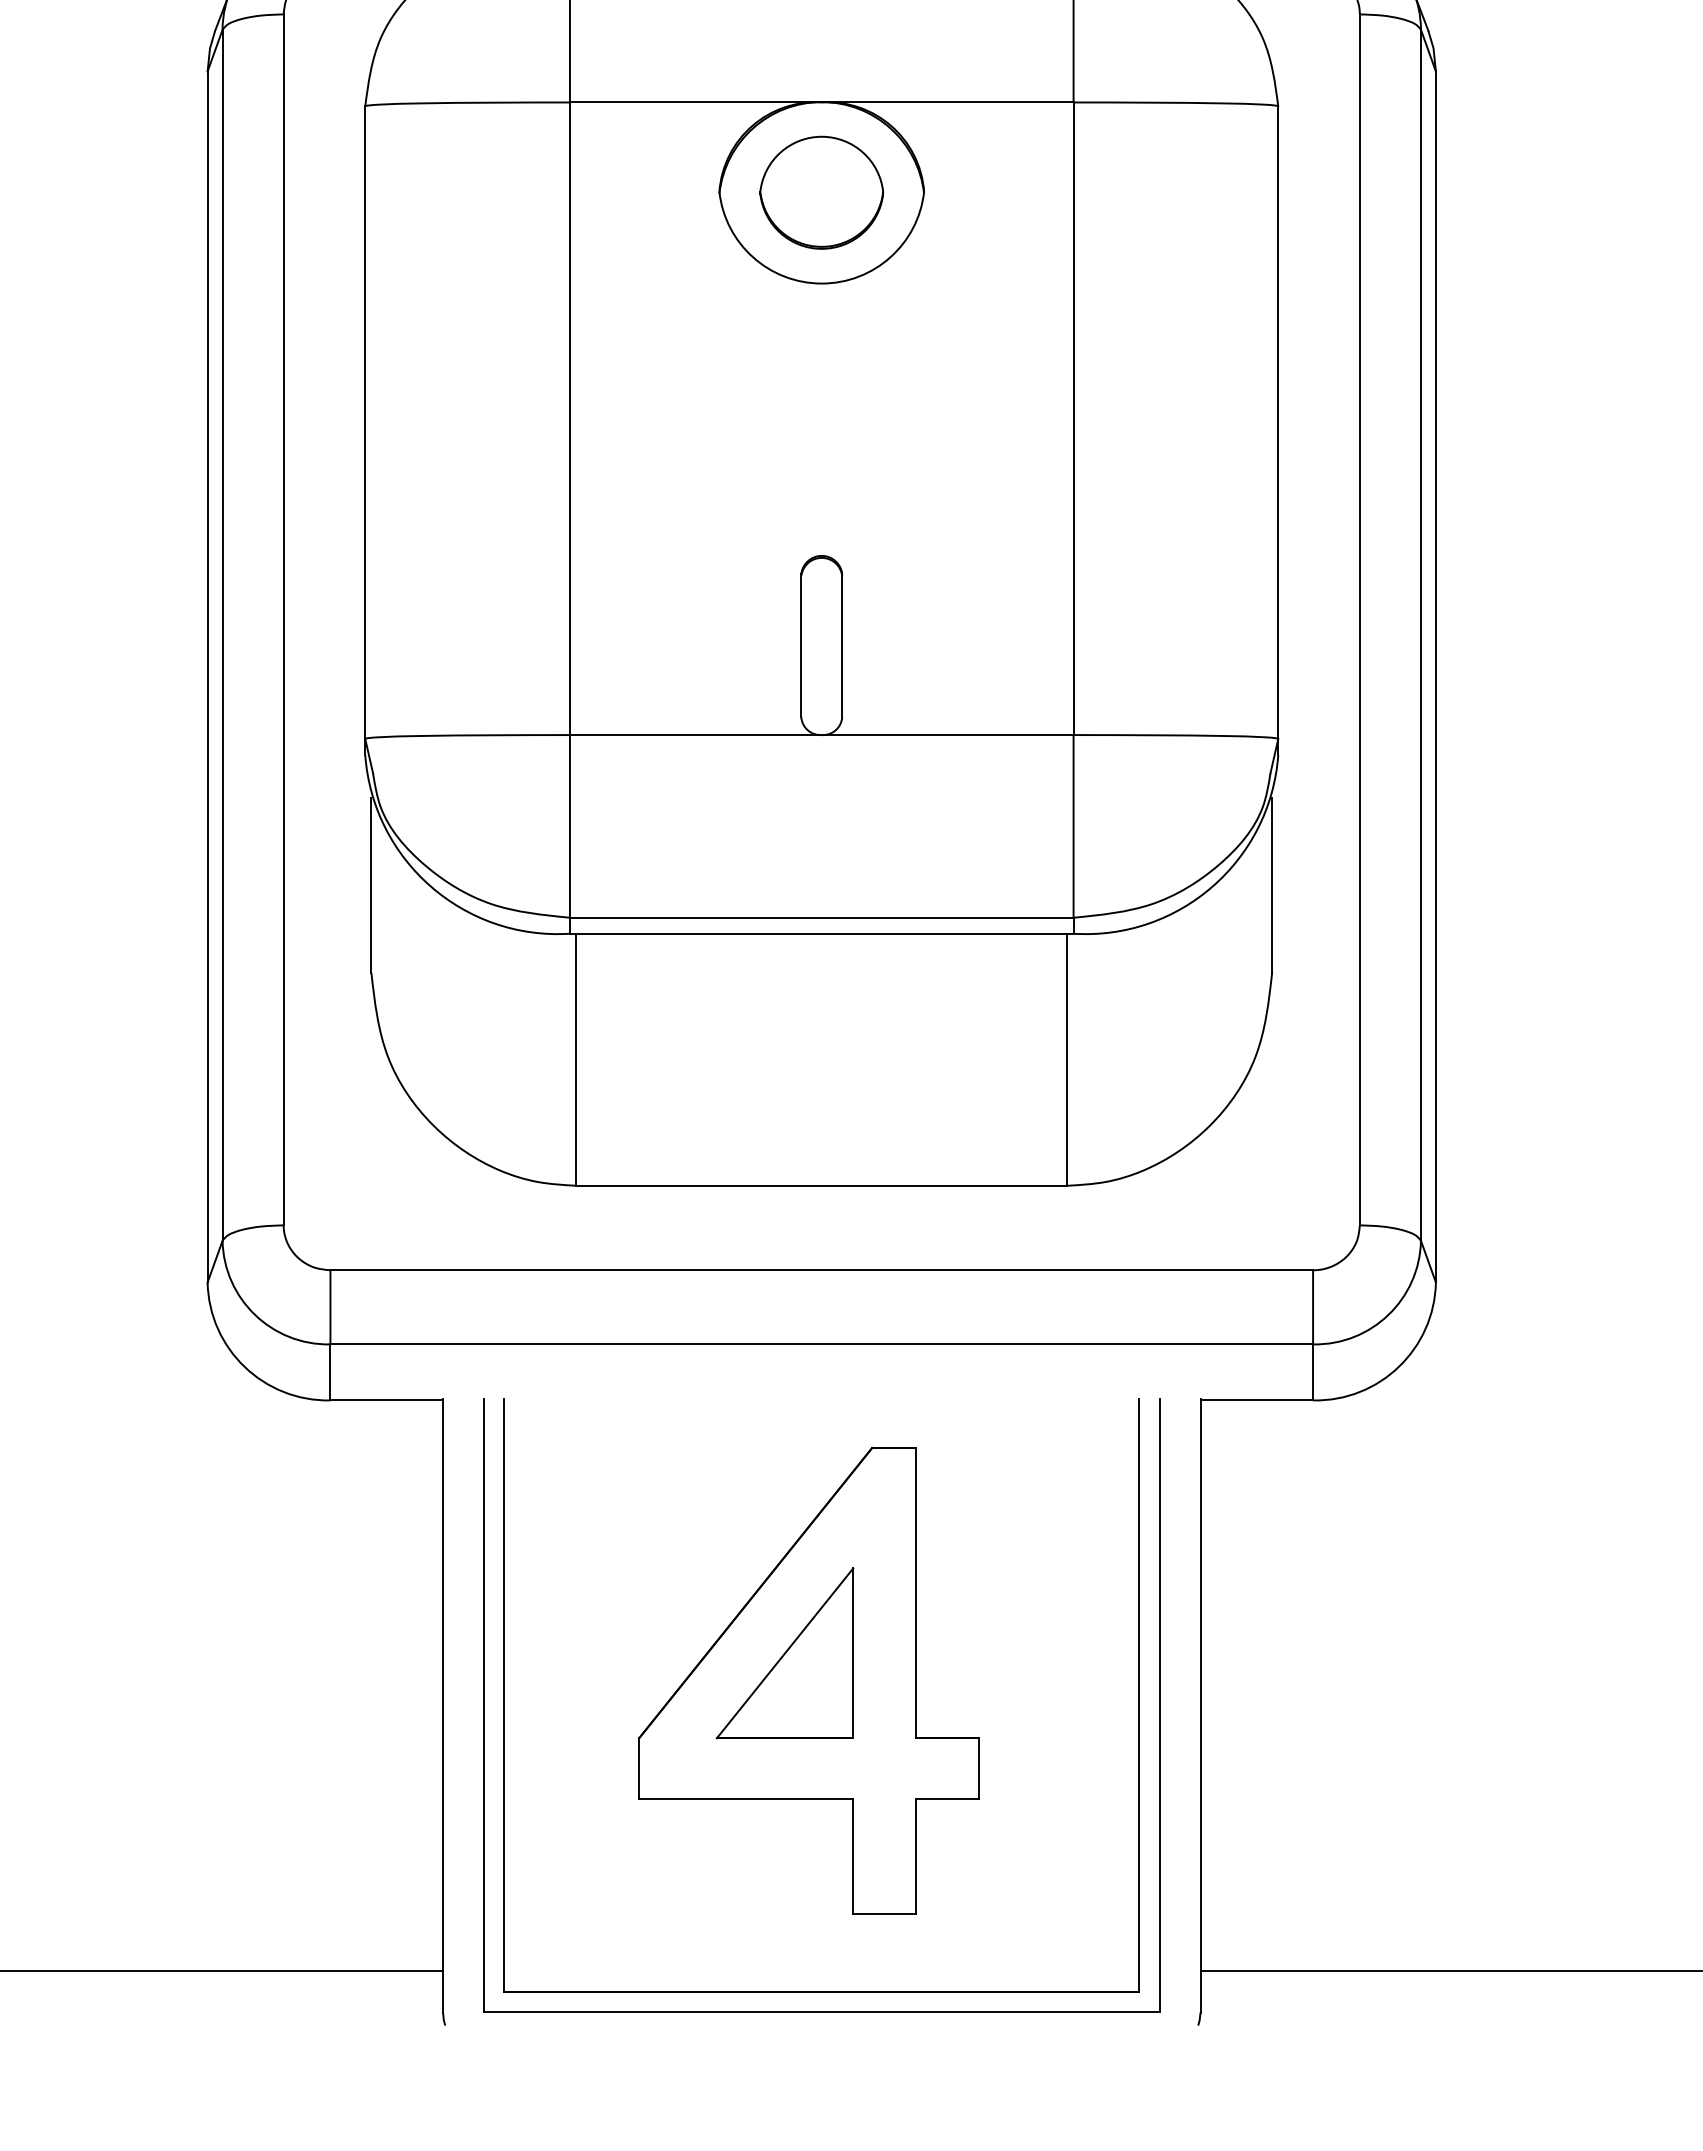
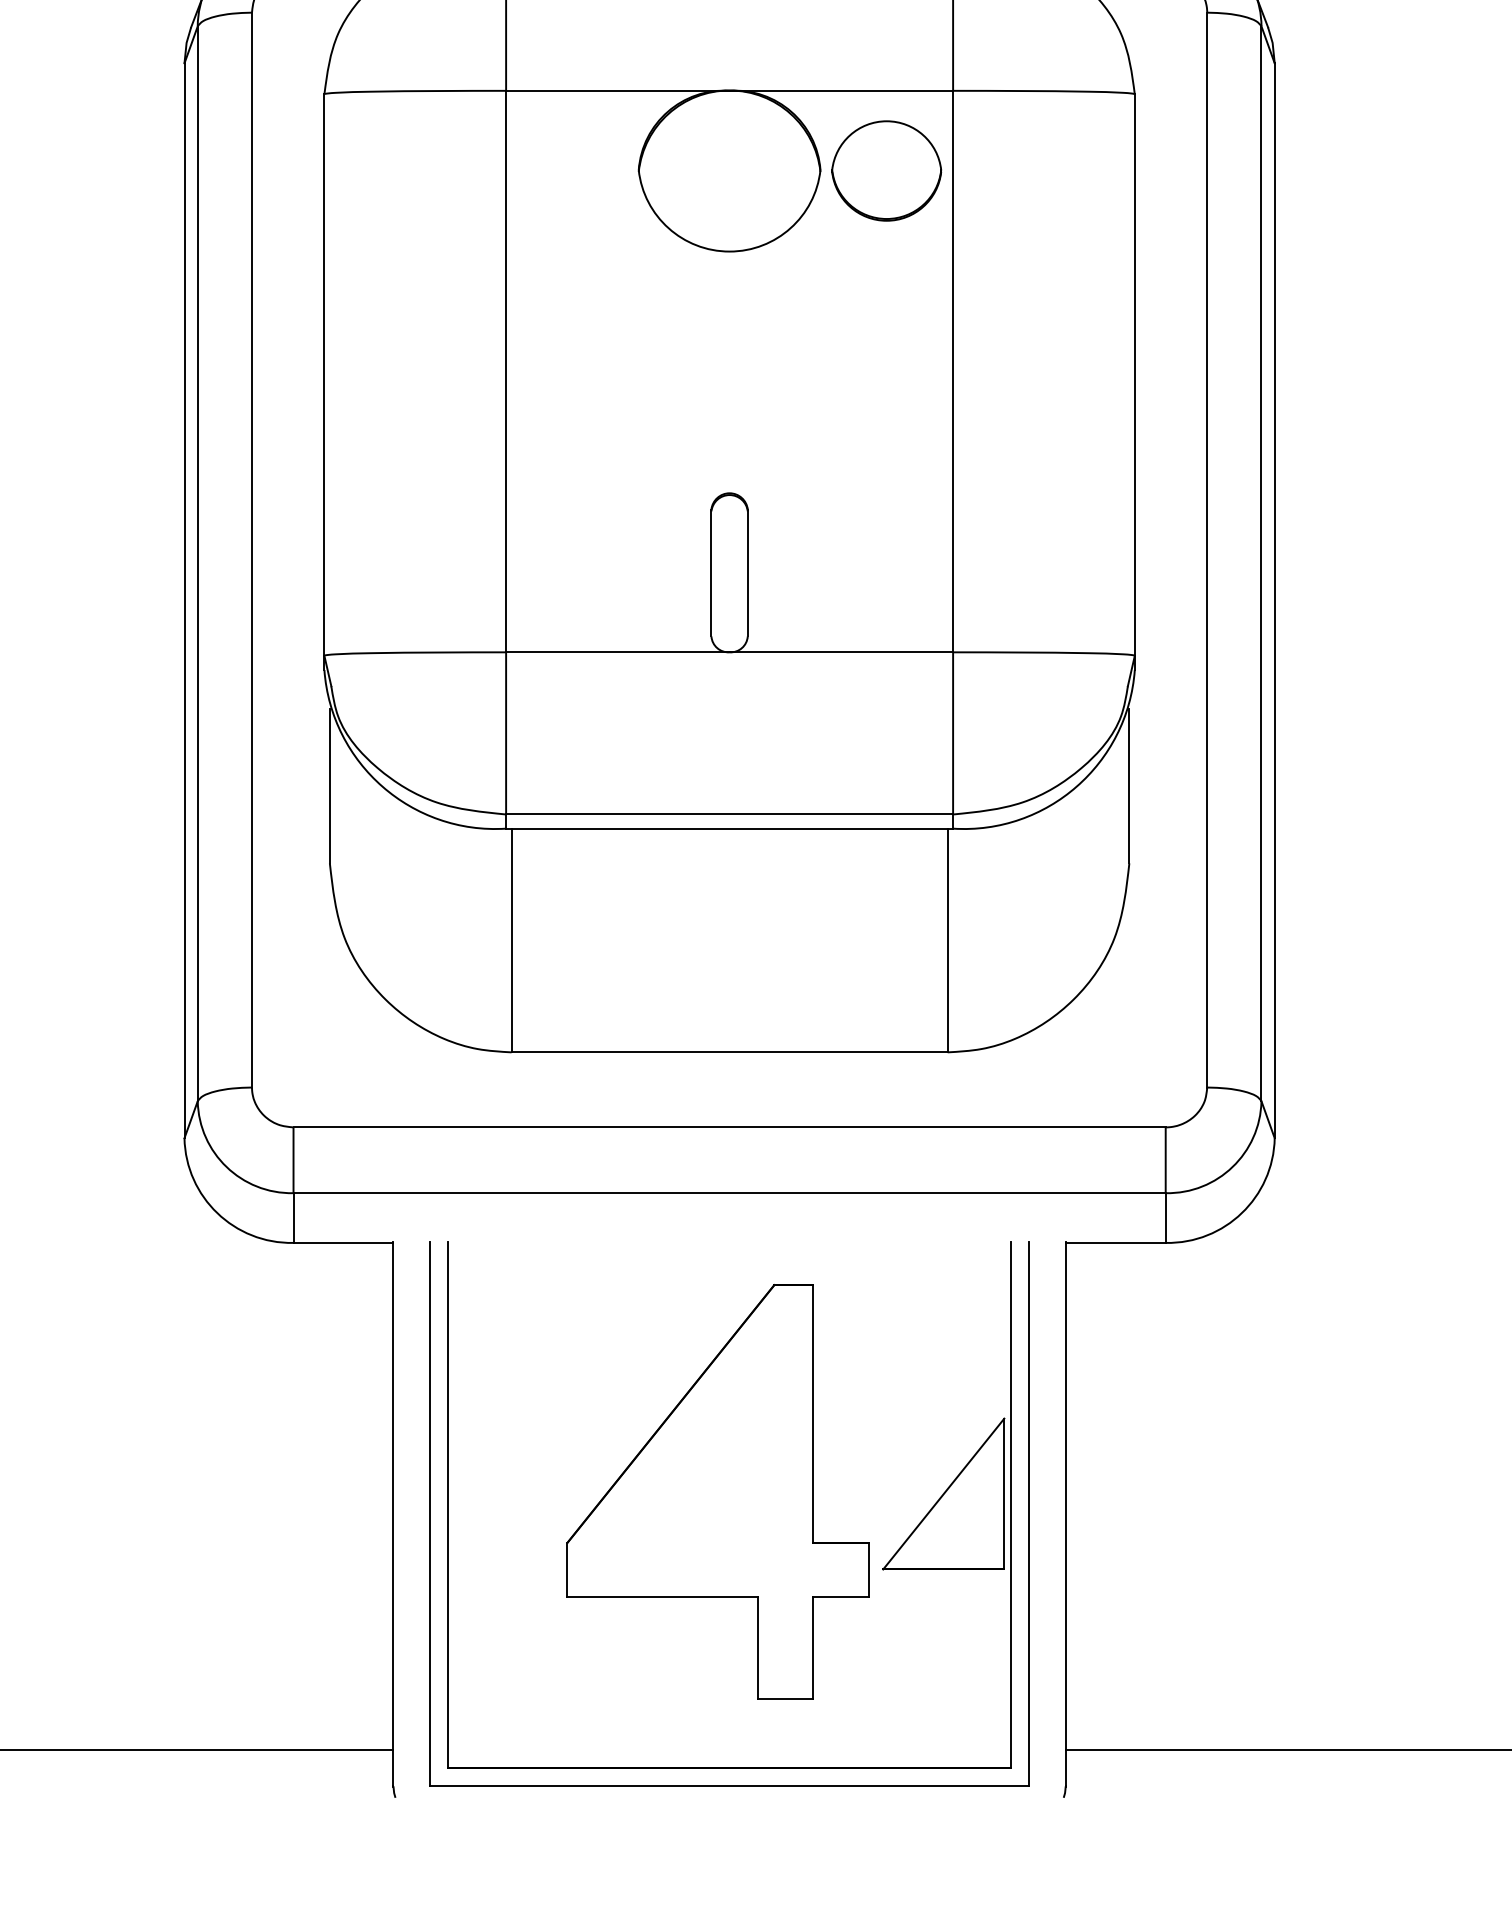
part: (821, 192) -> (886, 170), moved
part: (784, 1653) -> (943, 1494), moved

